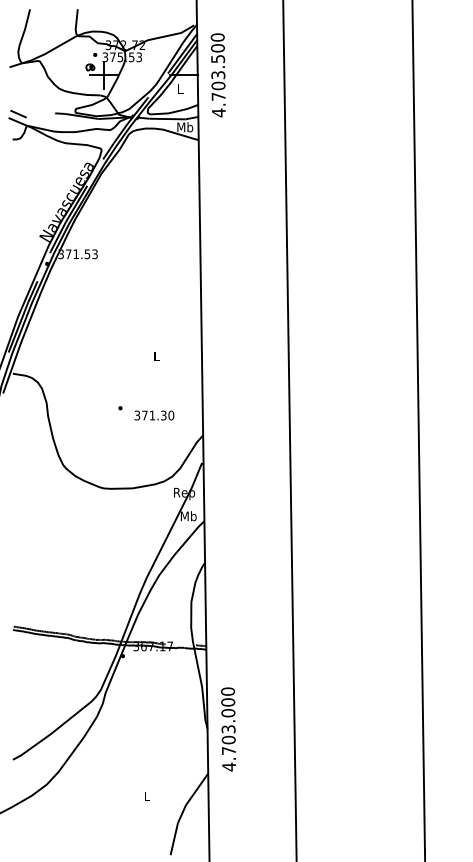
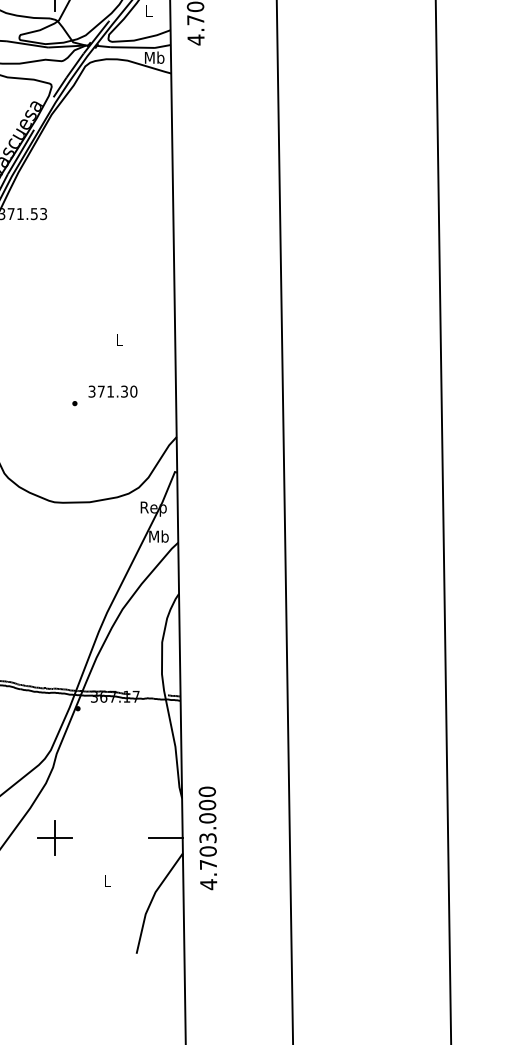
text: (154, 415) -> (113, 391), moved
text: (228, 729) -> (207, 838), moved
part: (103, 761) -> (54, 838), added
line: (194, 761) -> (166, 838), added

